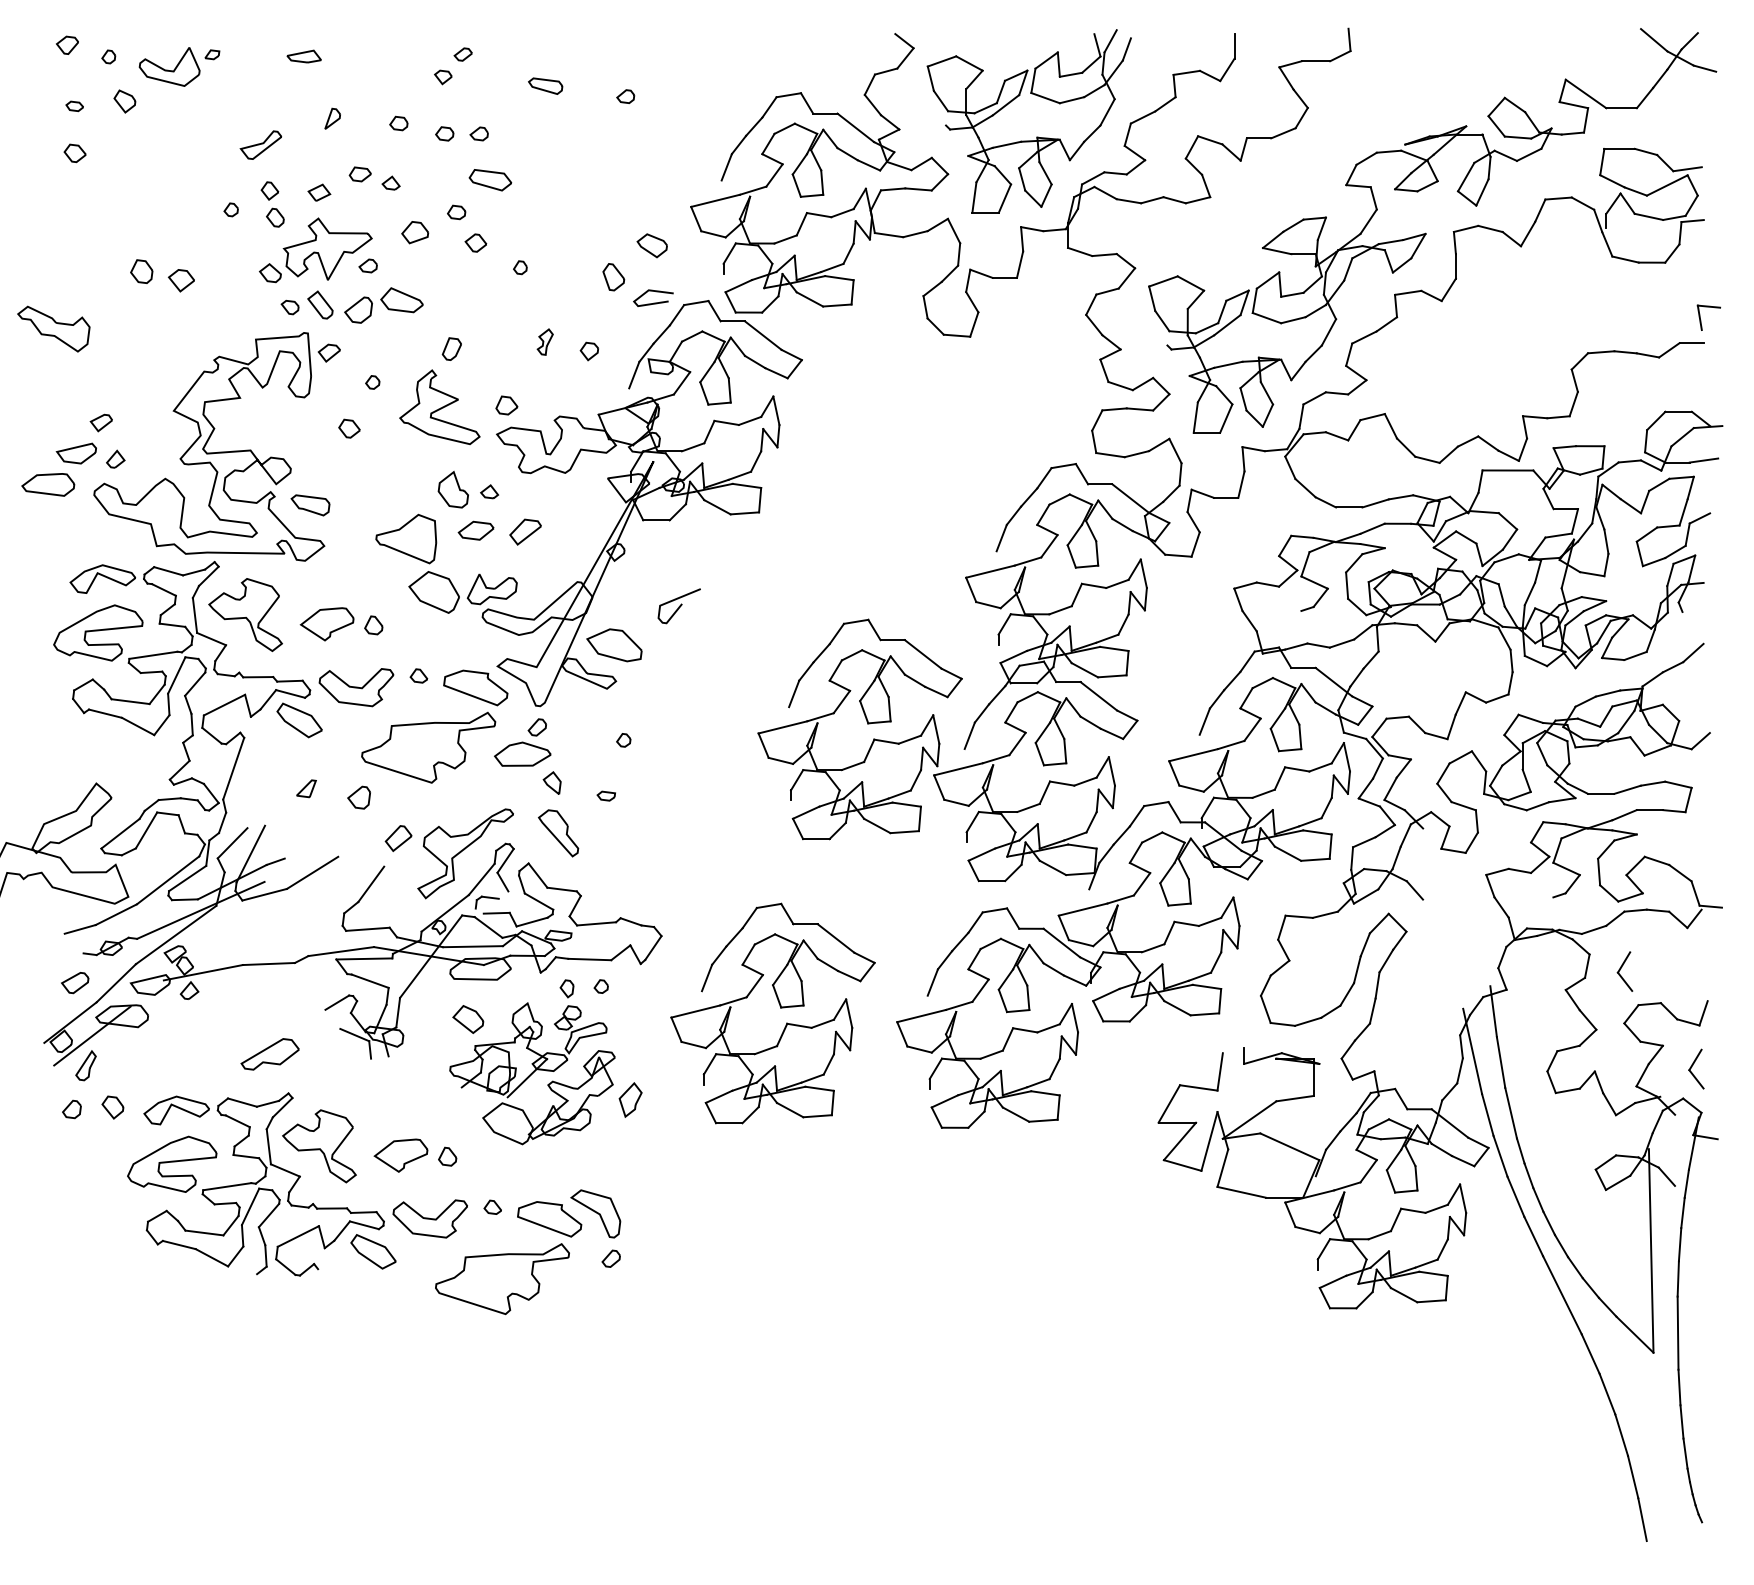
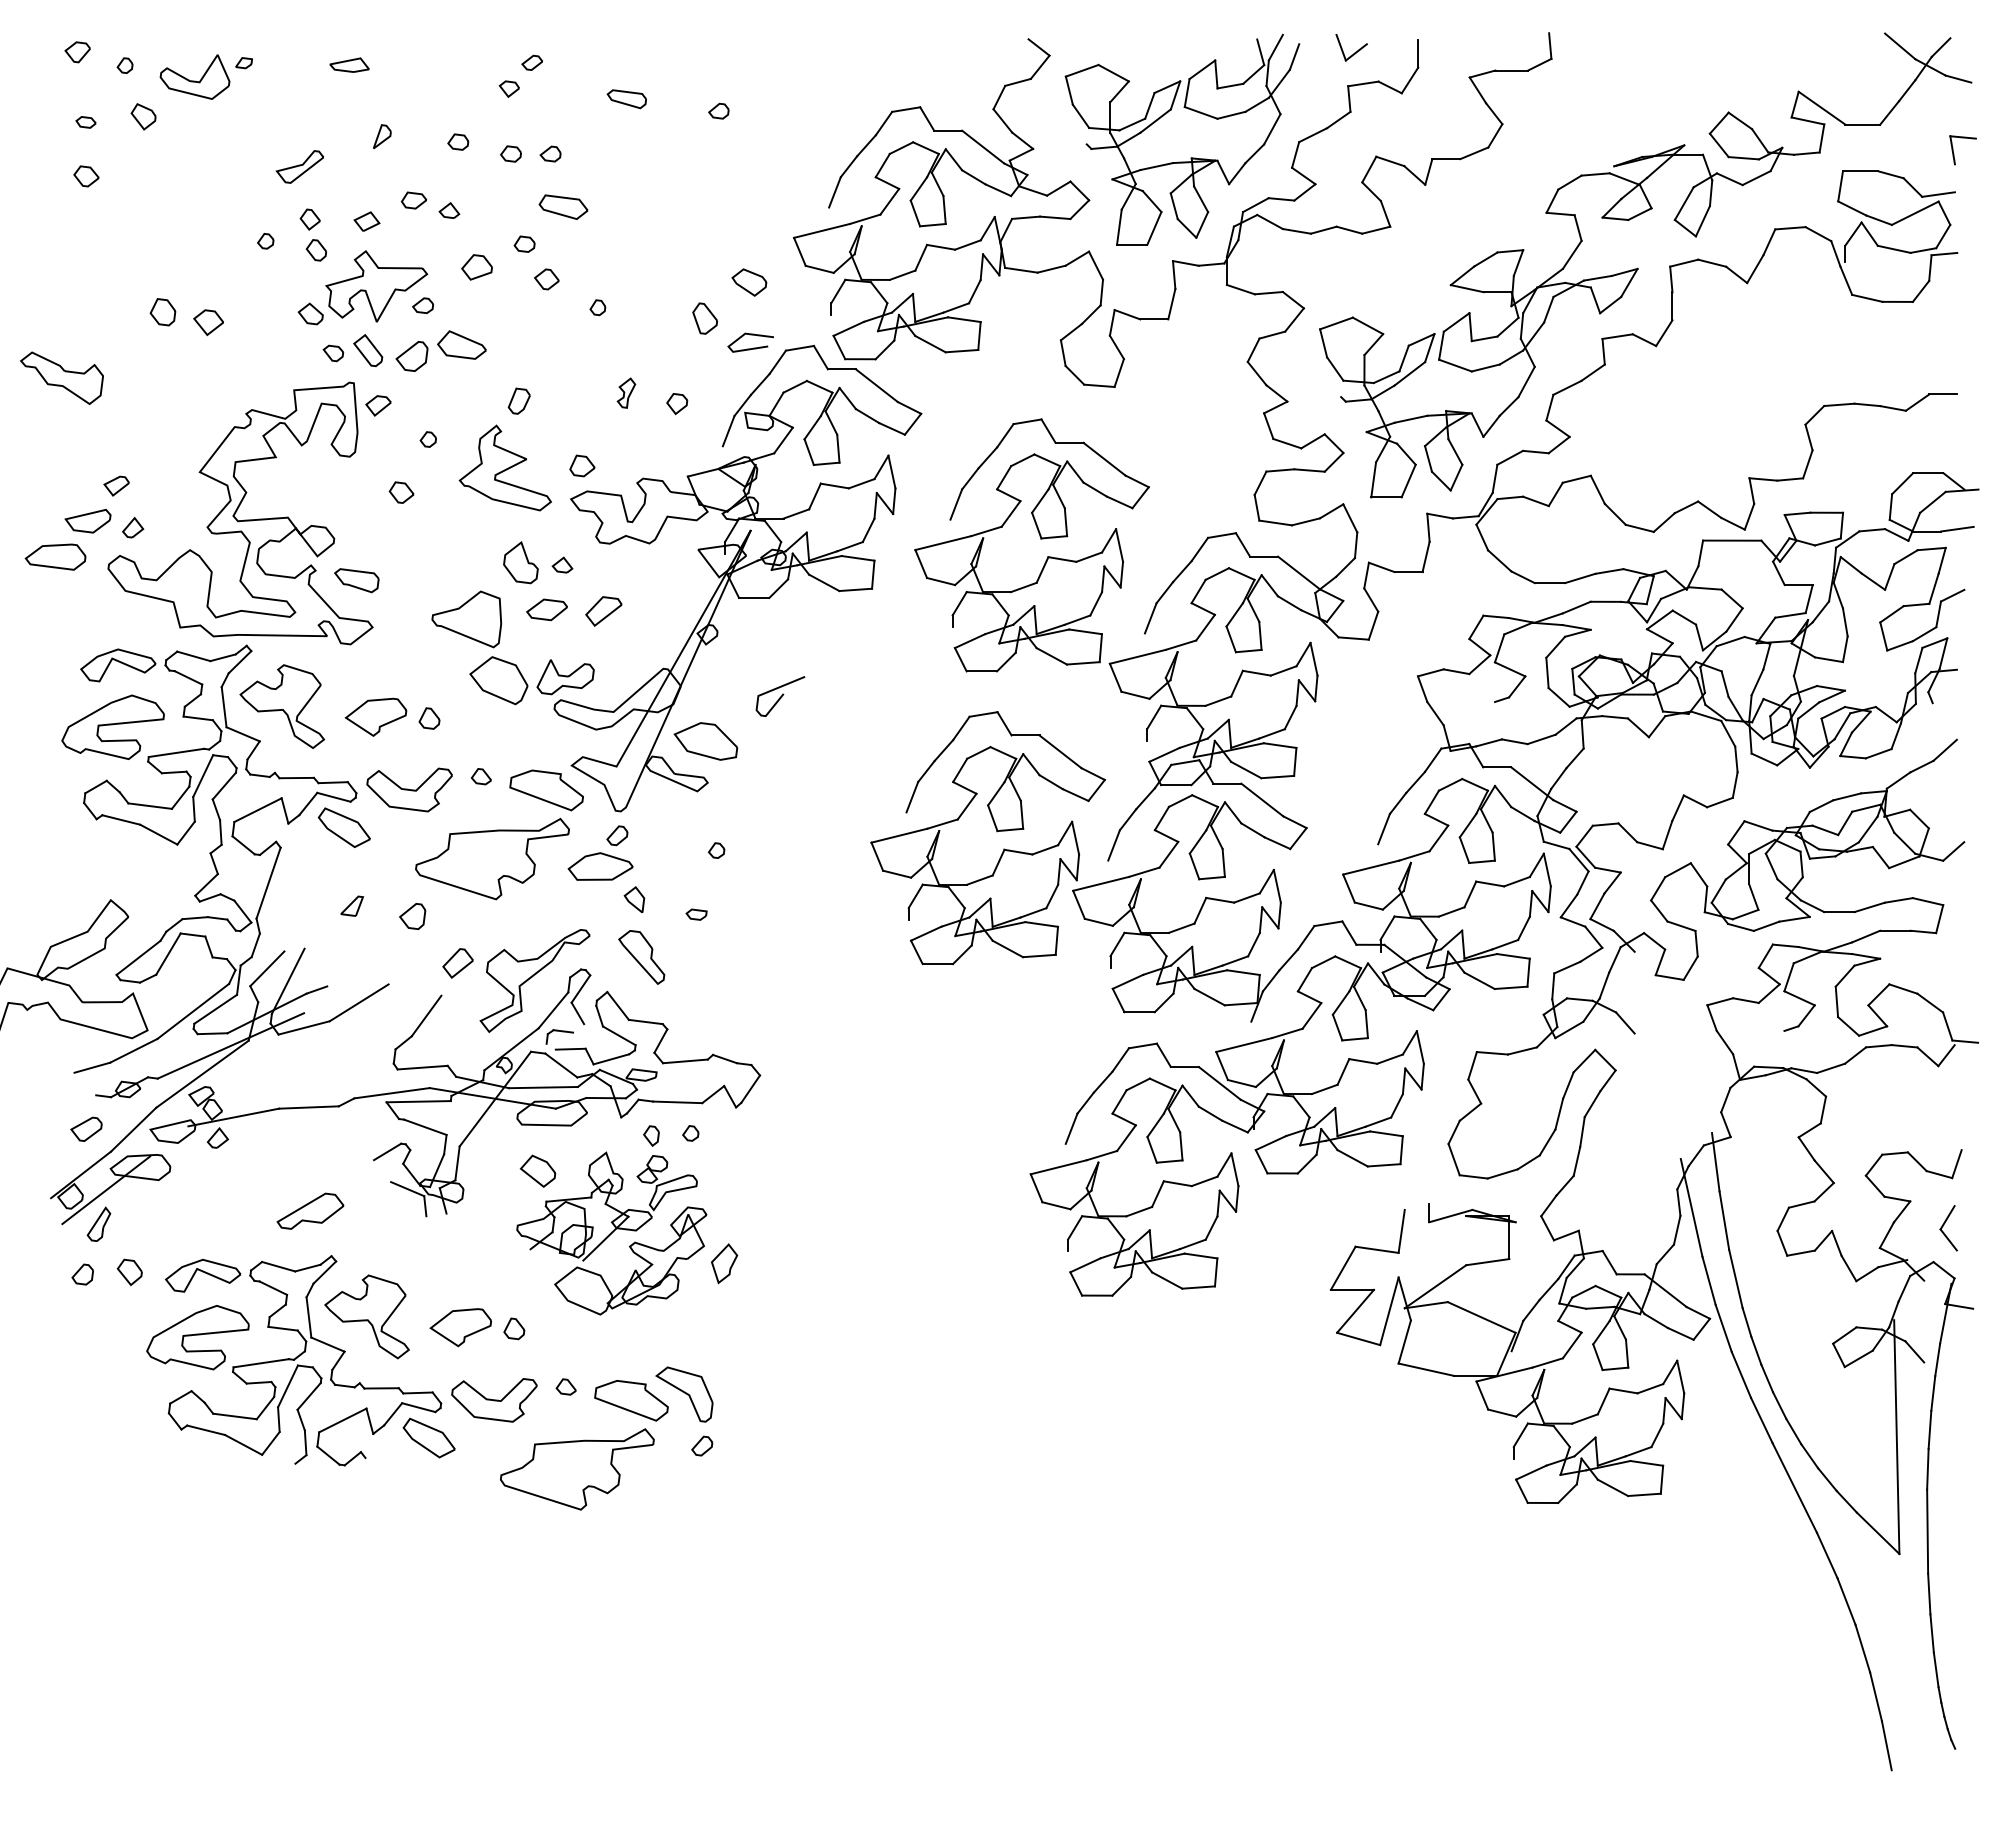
part: (1176, 41) -> (1351, 47), added
part: (1701, 320) -> (1954, 153), moved
part: (1624, 971) -> (1866, 1116), removed
part: (780, 1008) -> (1040, 539), moved

